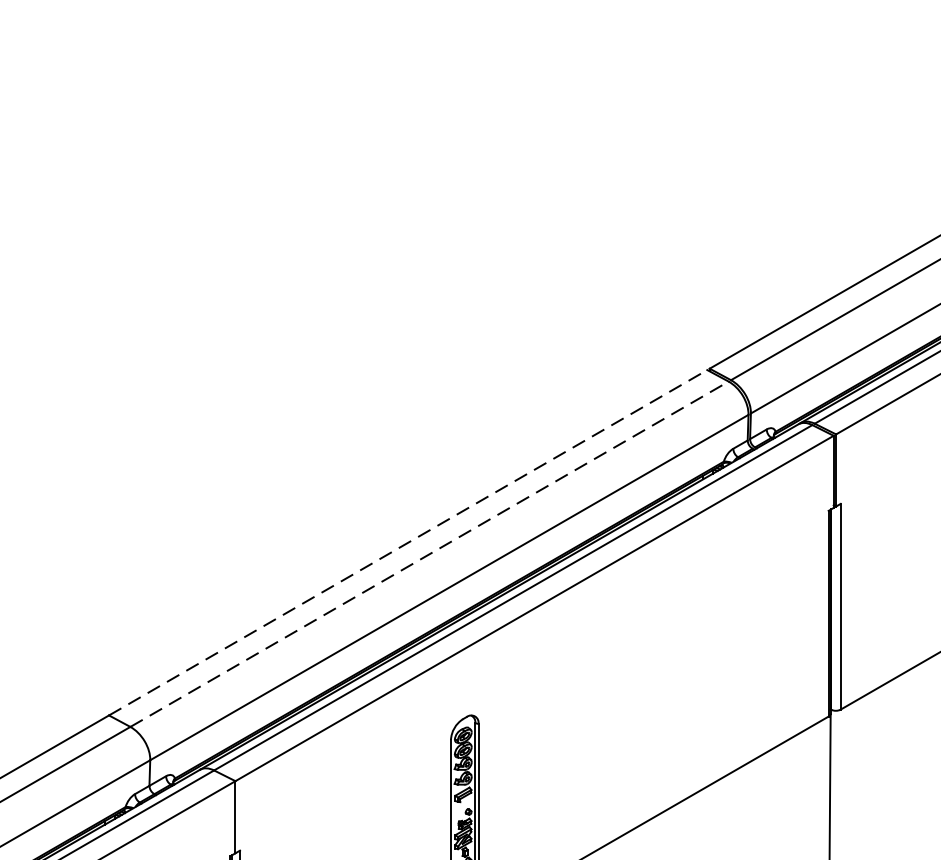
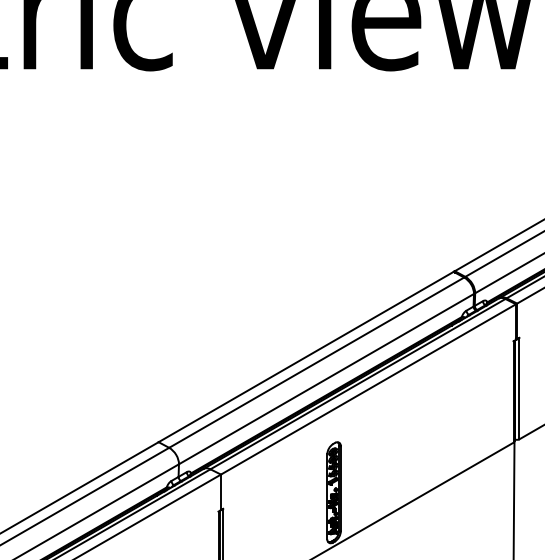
line: (408, 541) -> (306, 356), dashed -> solid
line: (431, 553) -> (317, 362), dashed -> solid

